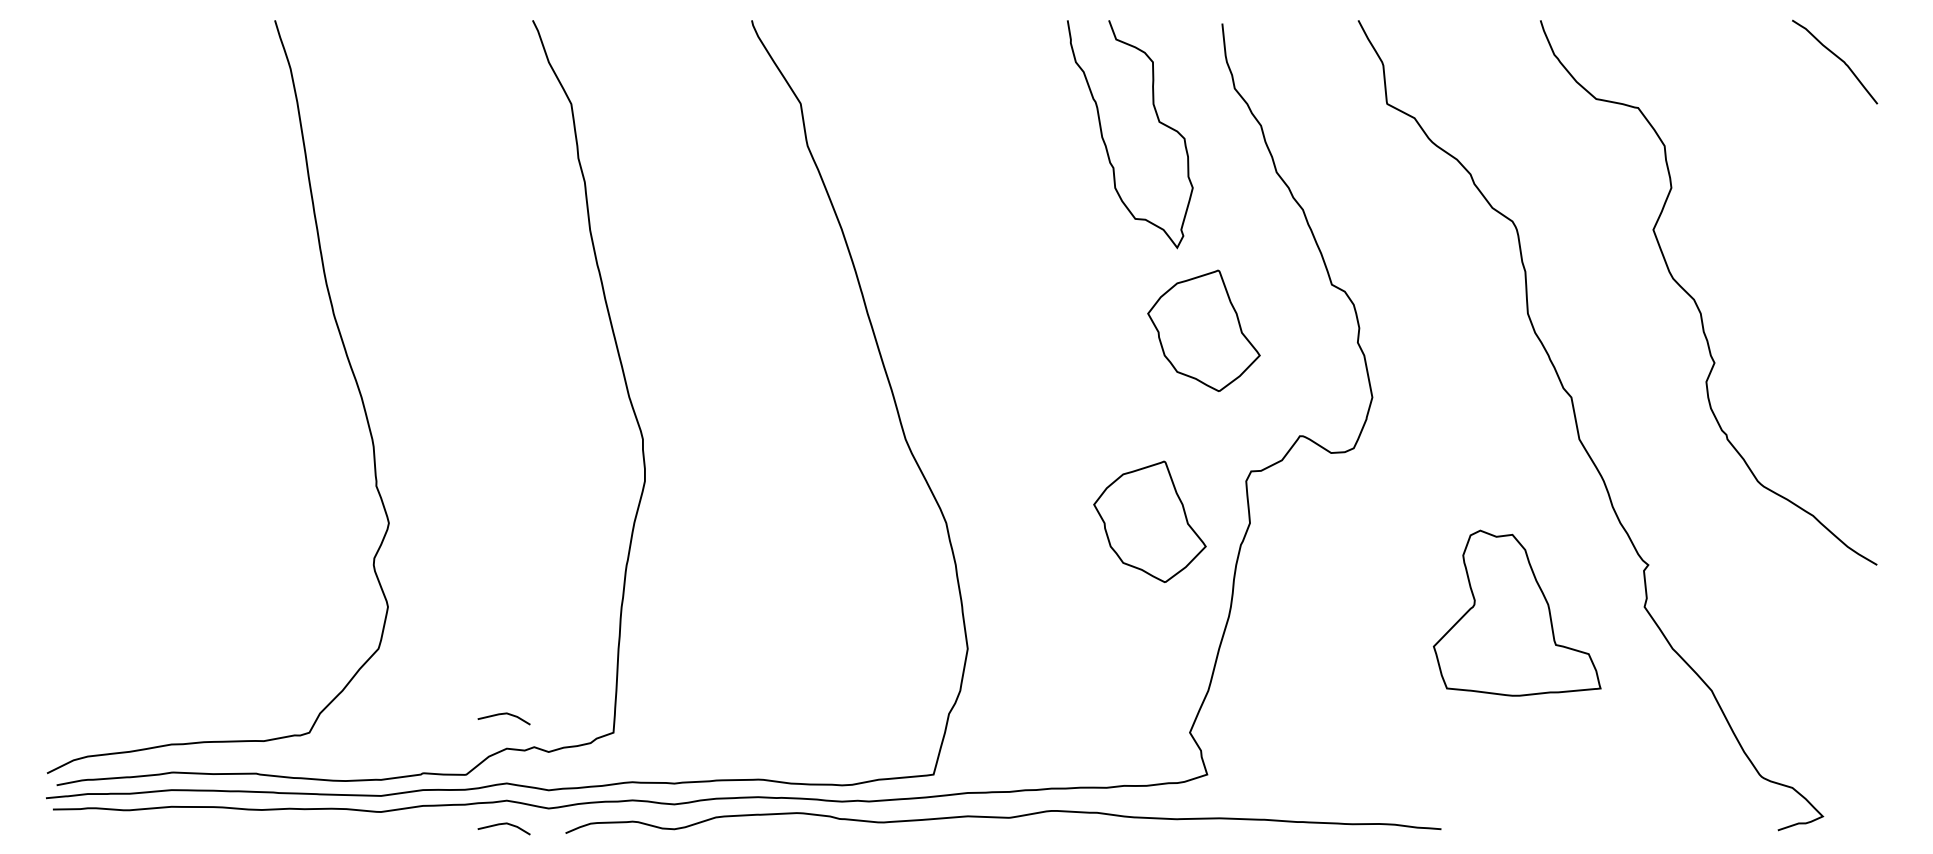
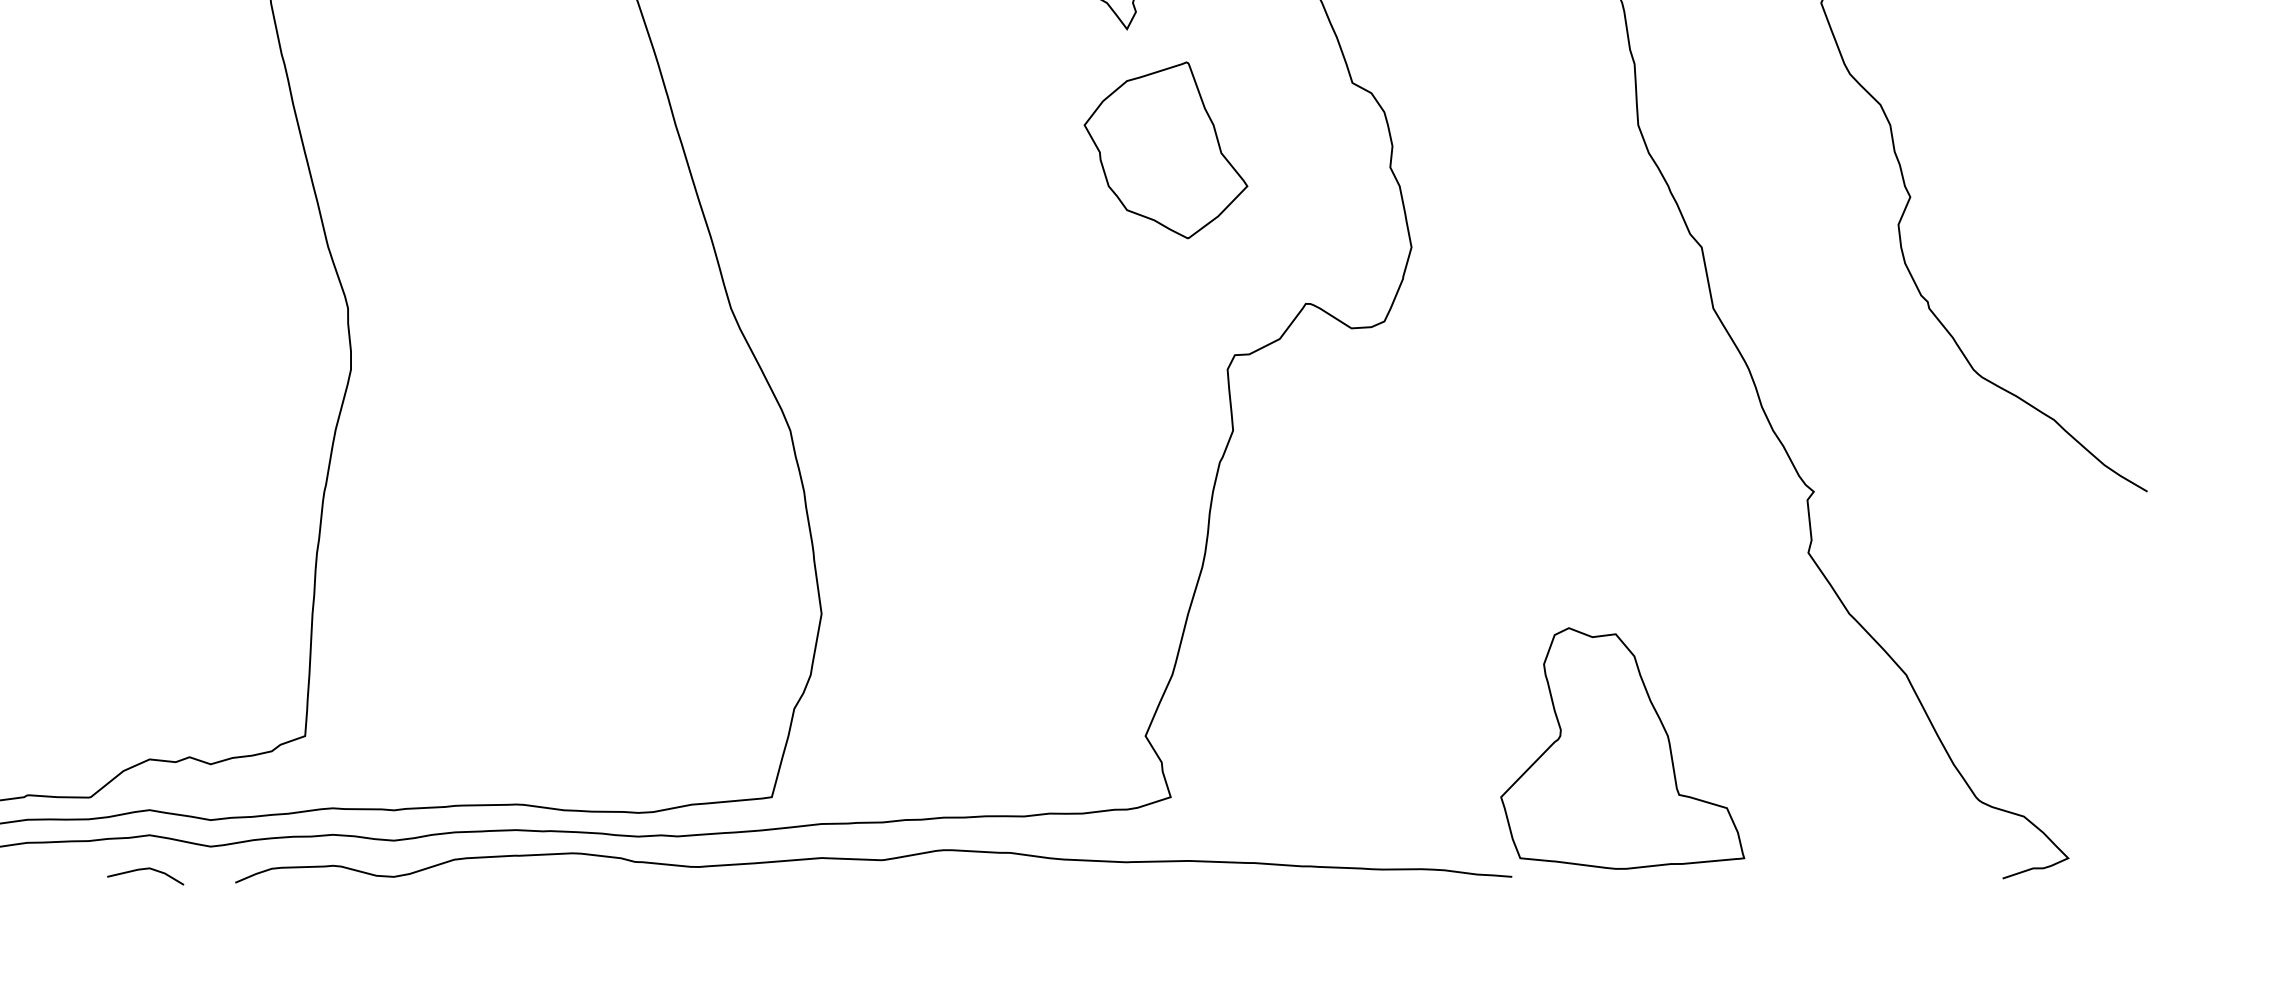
part: (1149, 521) -> (1086, 428), removed
part: (1516, 612) -> (1621, 747), moved
line: (503, 714) -> (144, 709), removed

